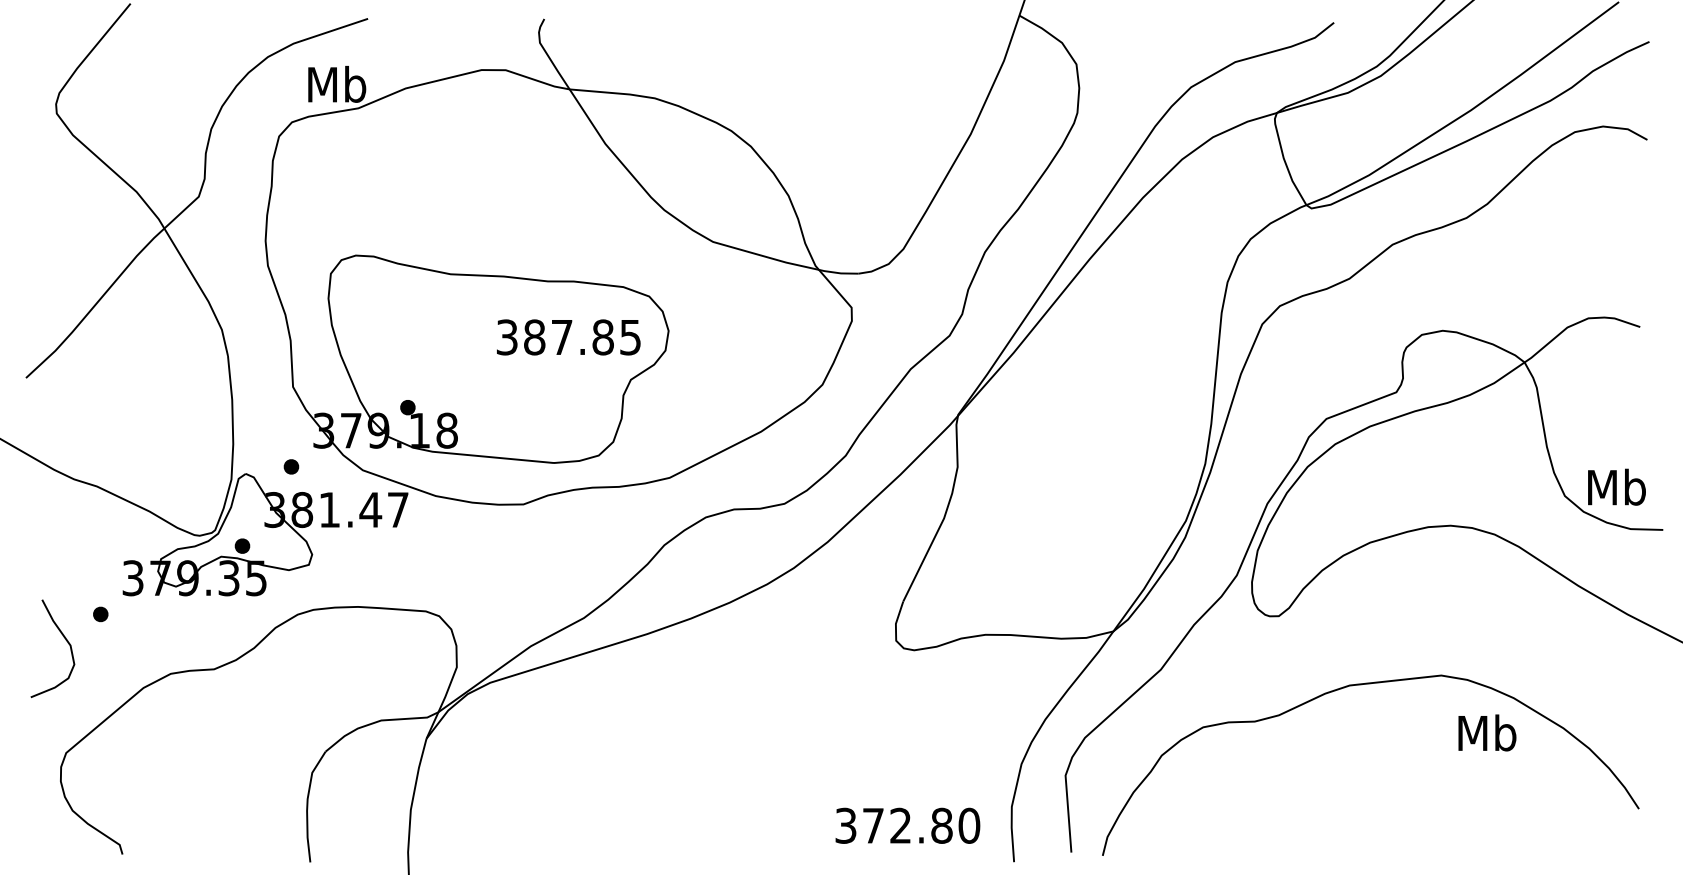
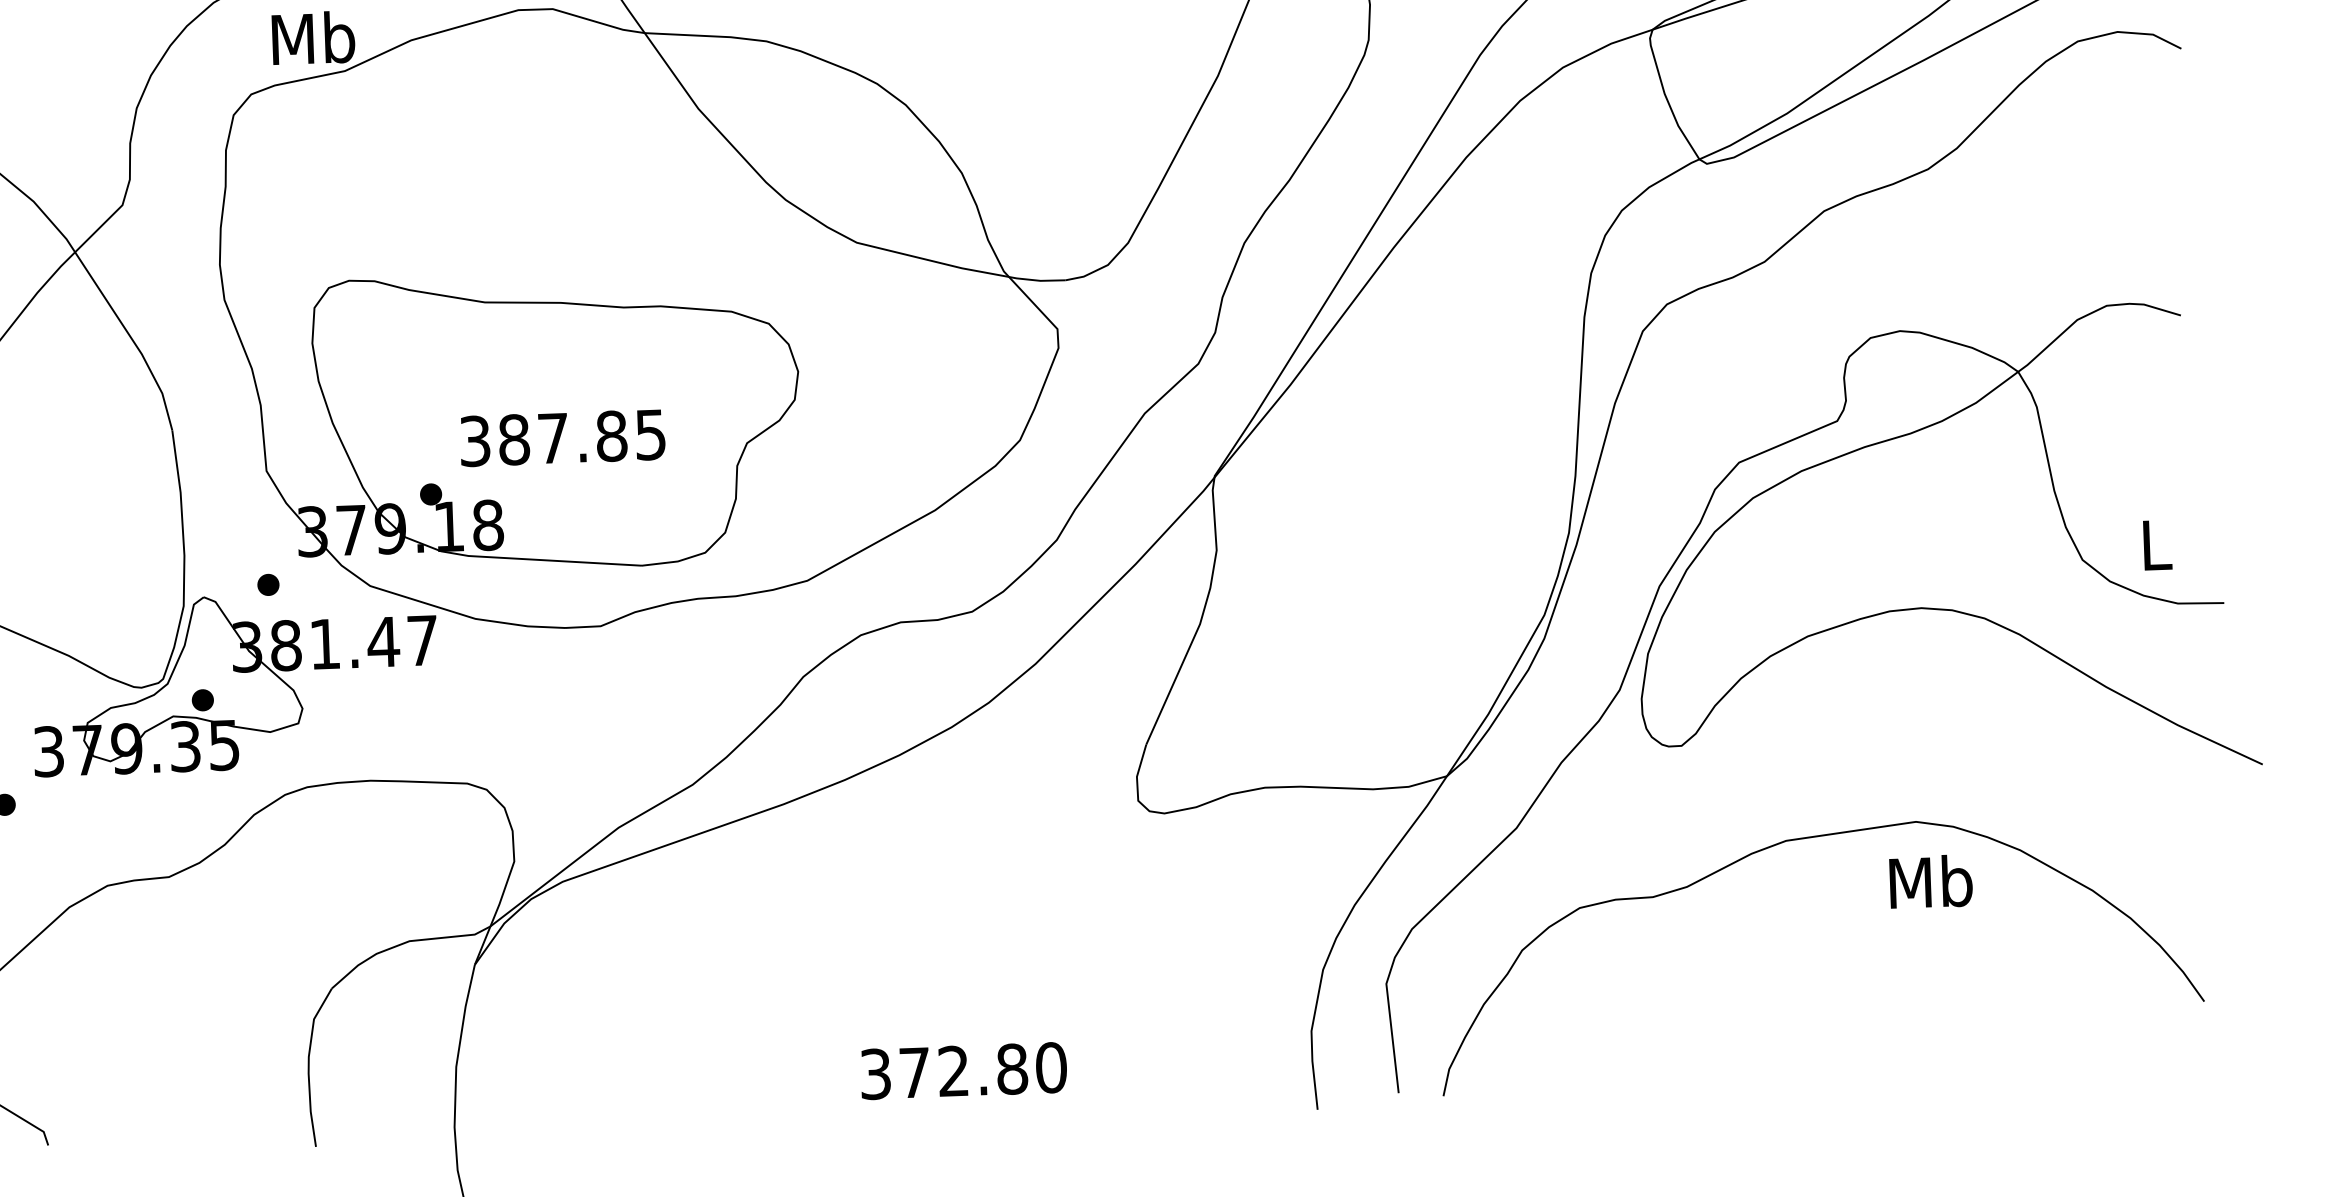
text: (568, 337) -> (562, 438), moved
text: (1616, 486) -> (2155, 543), Mb -> L
text: (1487, 732) -> (1931, 881), moved
text: (907, 825) -> (963, 1070), moved

